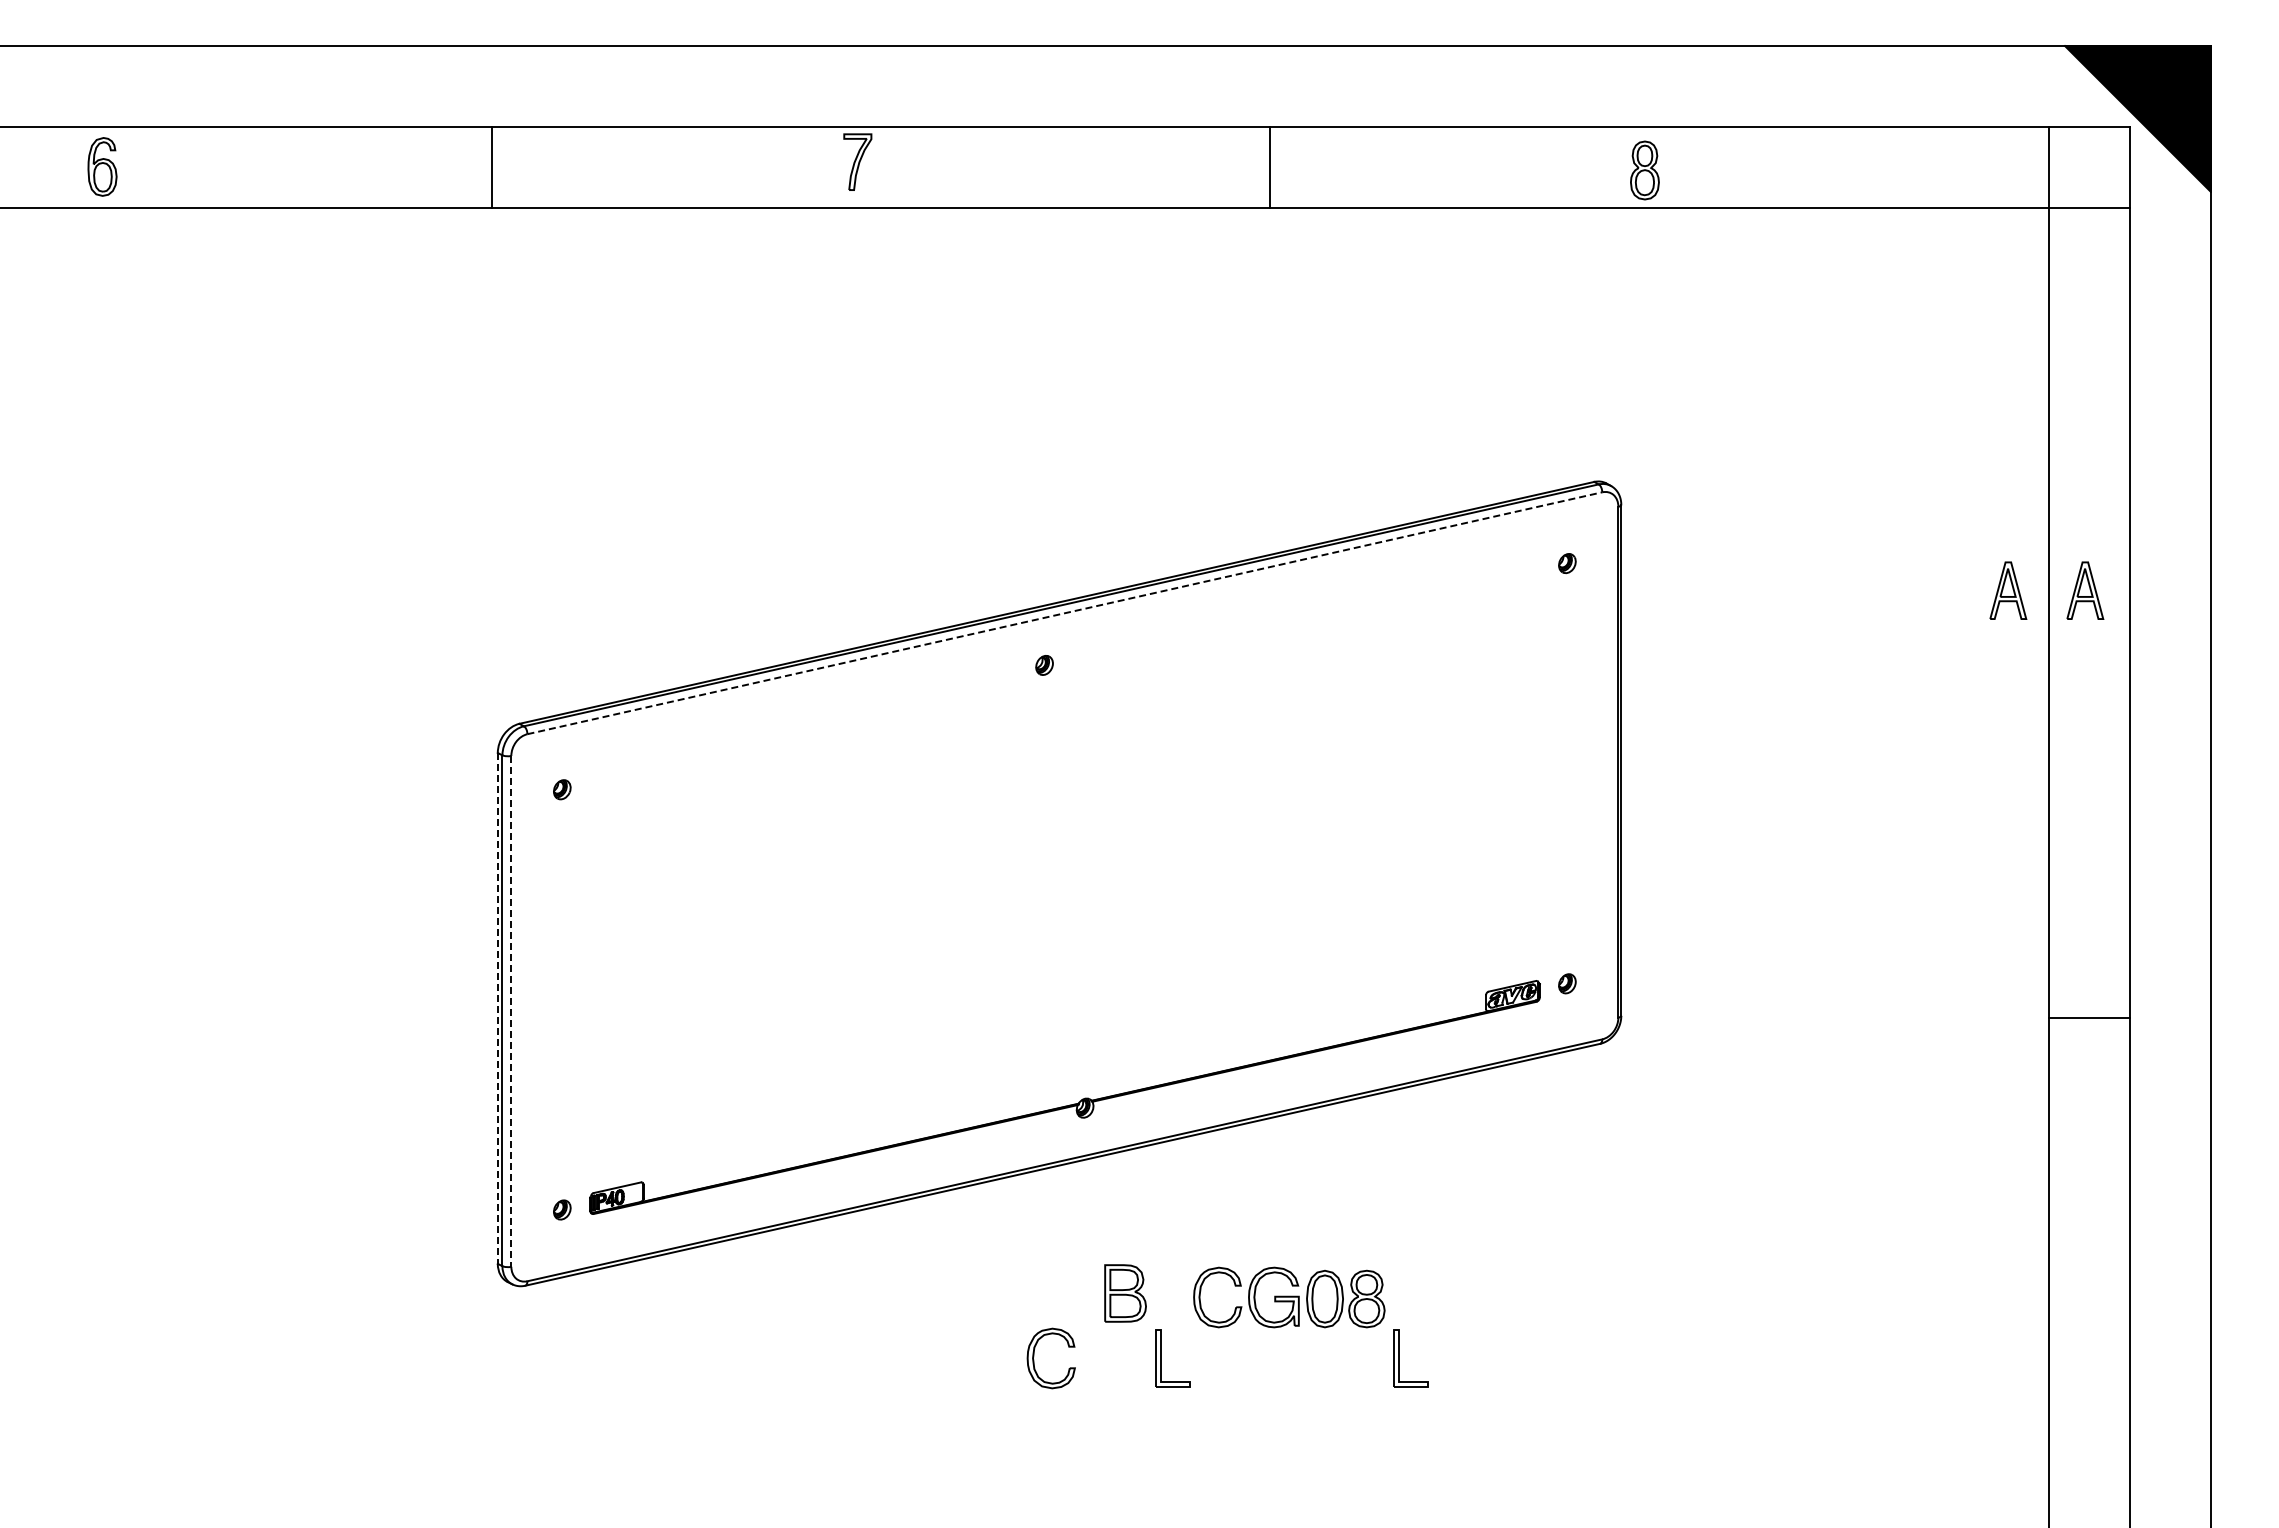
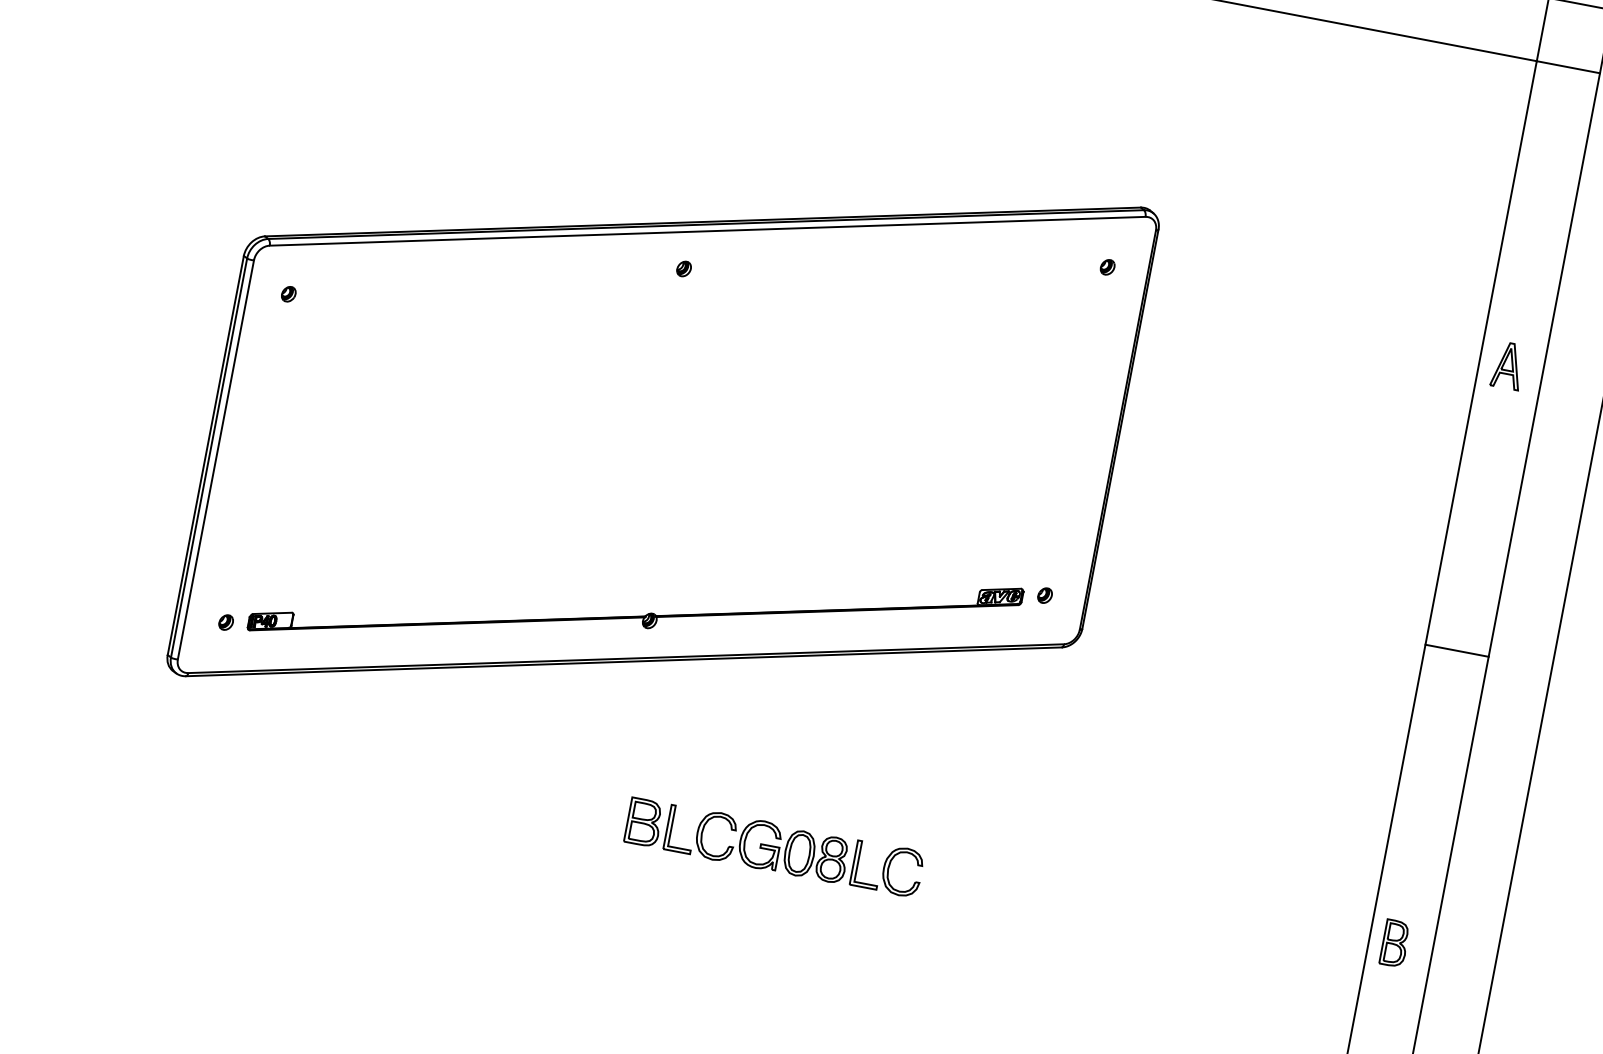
part: (2008, 590) -> (1448, 354), removed
line: (1064, 613) -> (707, 231), dashed -> solid
line: (497, 1008) -> (205, 455), dashed -> solid
line: (511, 1011) -> (216, 459), dashed -> solid
line: (2088, 1017) -> (1456, 650), moved
part: (1125, 1293) -> (644, 822), moved
part: (1289, 1297) -> (772, 846), moved
part: (2081, 1330) -> (1395, 943), added
part: (1034, 1359) -> (889, 870), moved

